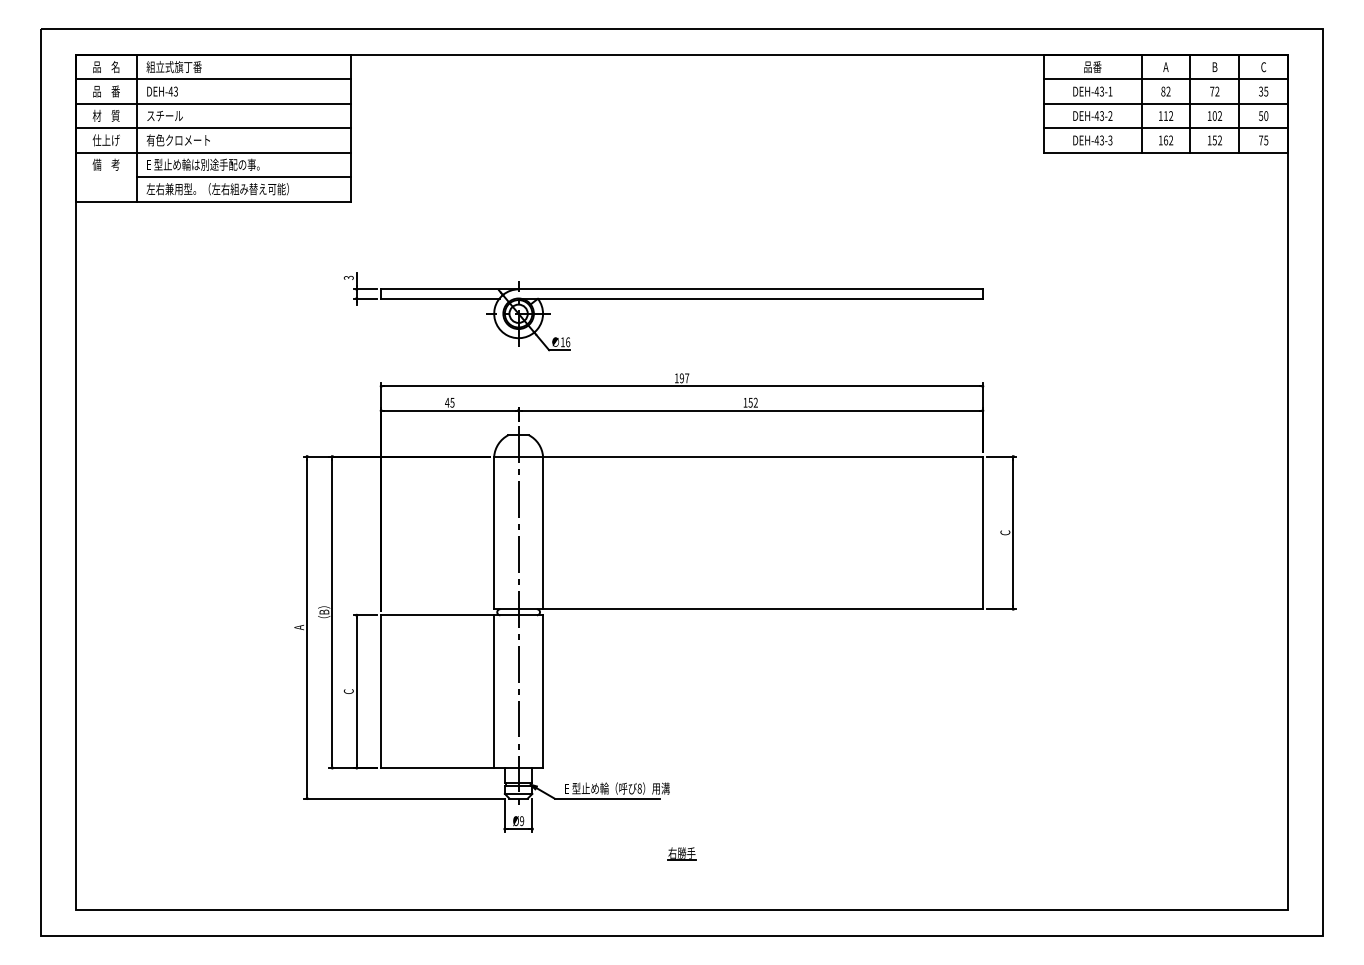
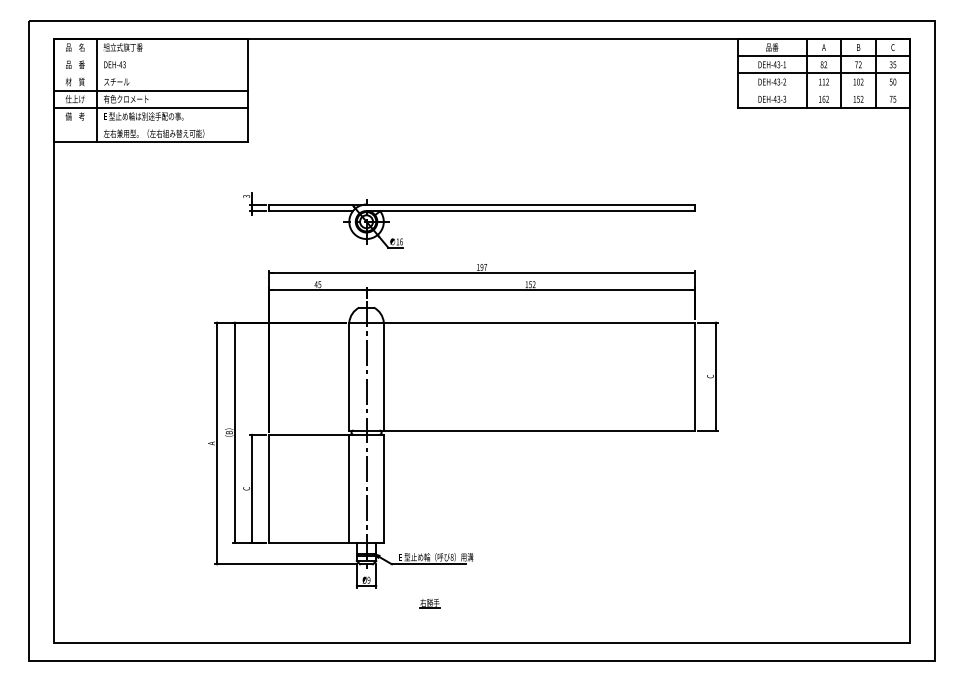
line: (212, 79) -> (150, 56), removed
line: (212, 103) -> (150, 73), removed
line: (1165, 127) -> (823, 90), removed
line: (242, 177) -> (171, 125), removed
part: (681, 854) -> (429, 603), moved

